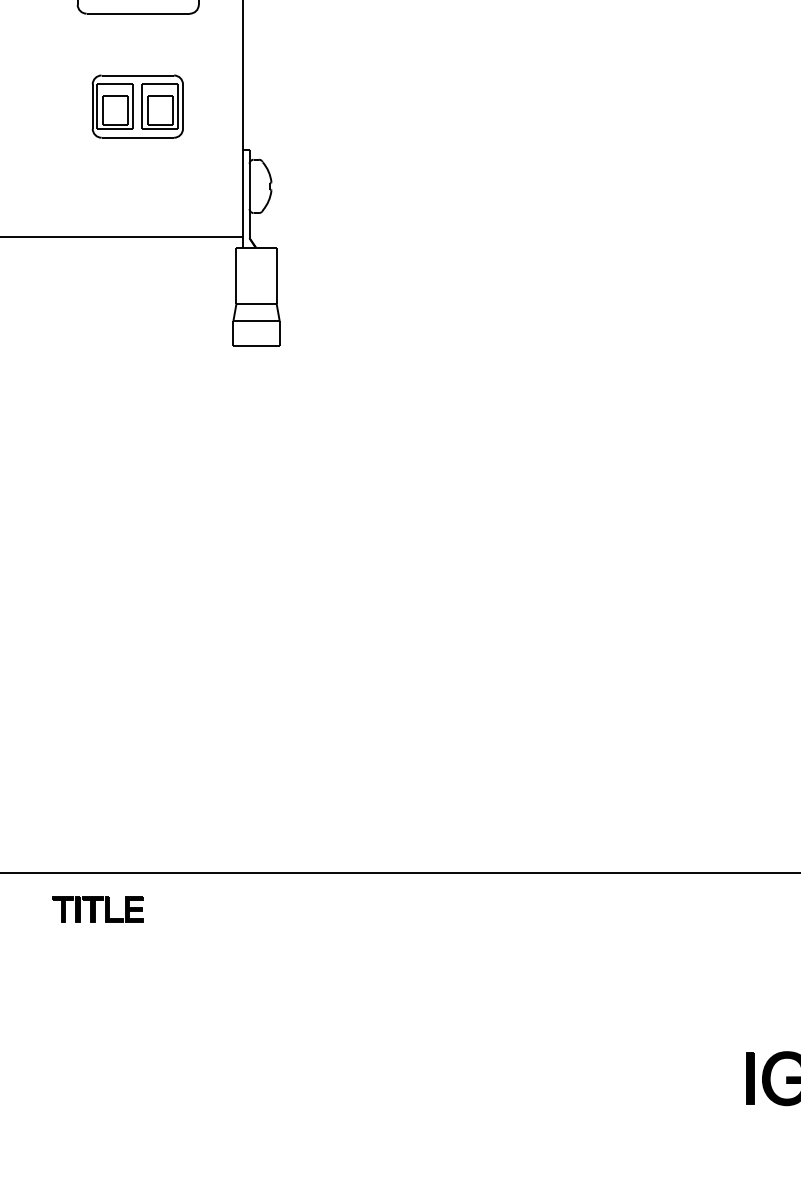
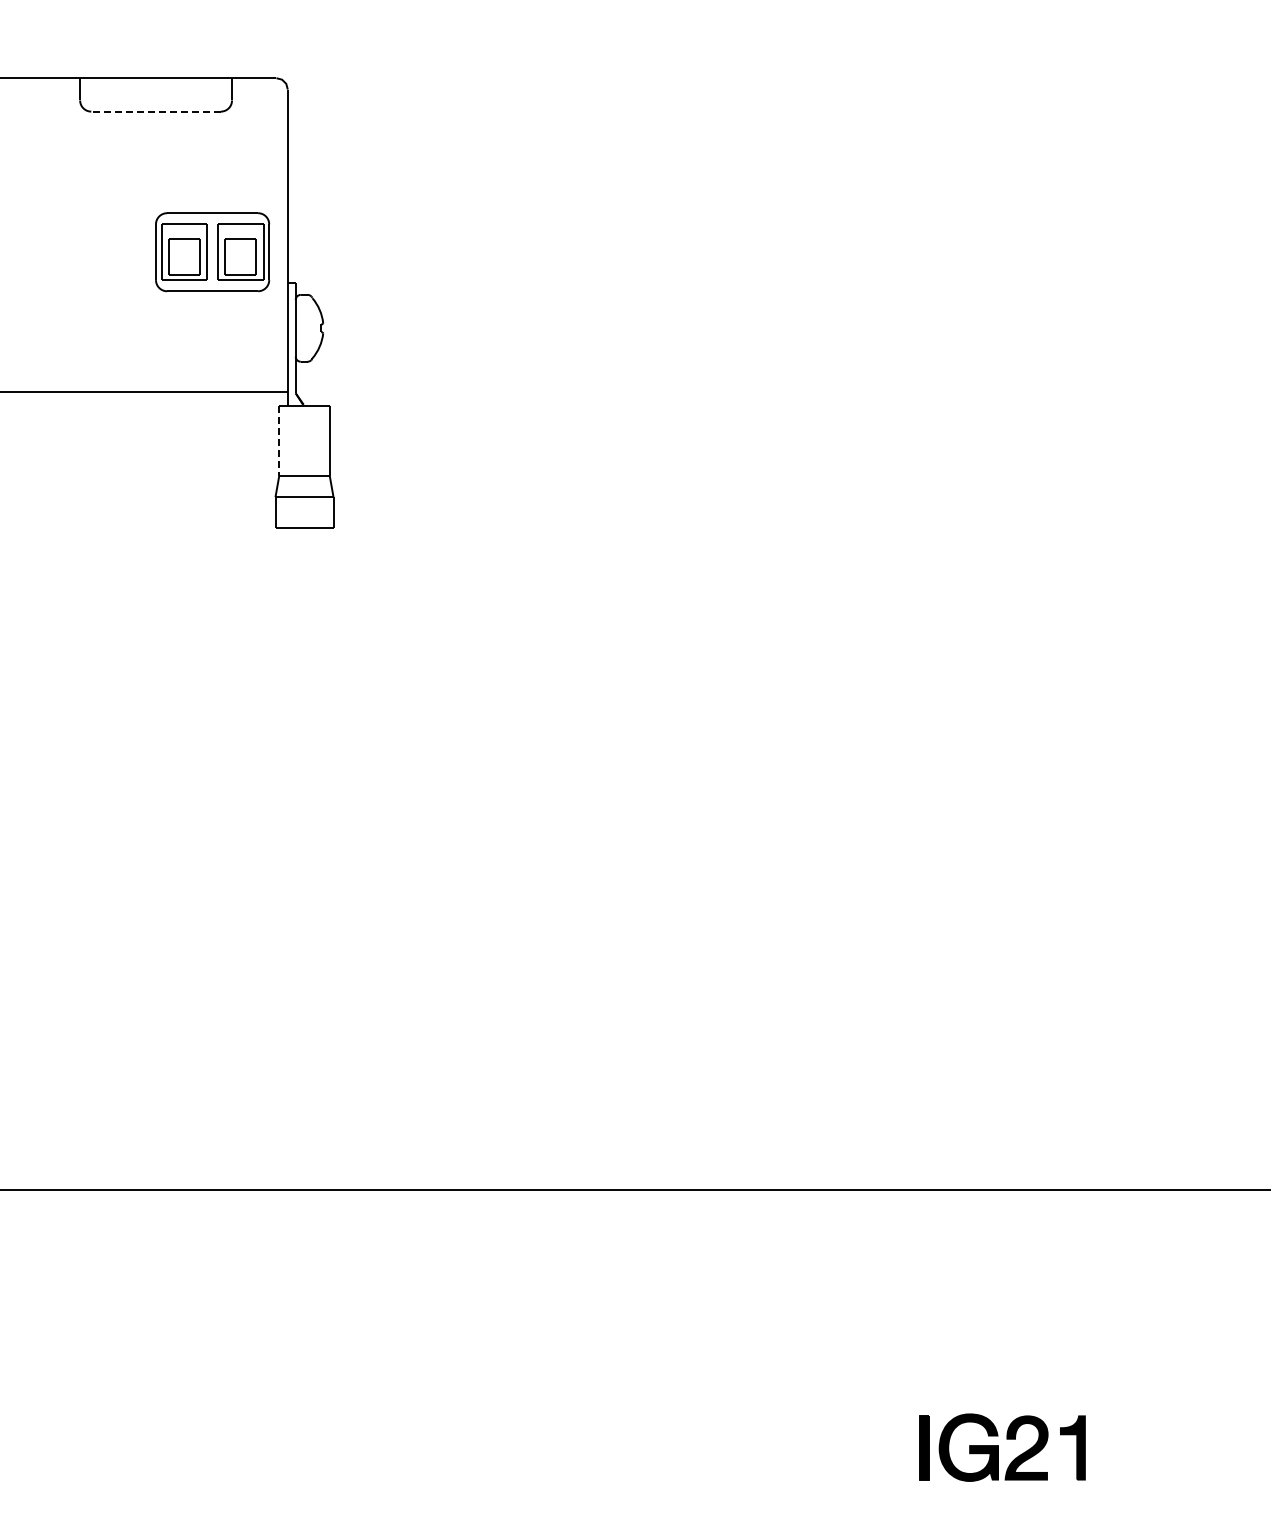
line: (138, 13) -> (156, 111), solid -> dashed
part: (137, 106) -> (212, 252), moved
line: (236, 275) -> (279, 440), solid -> dashed
part: (97, 909) -> (105, 1235), removed

